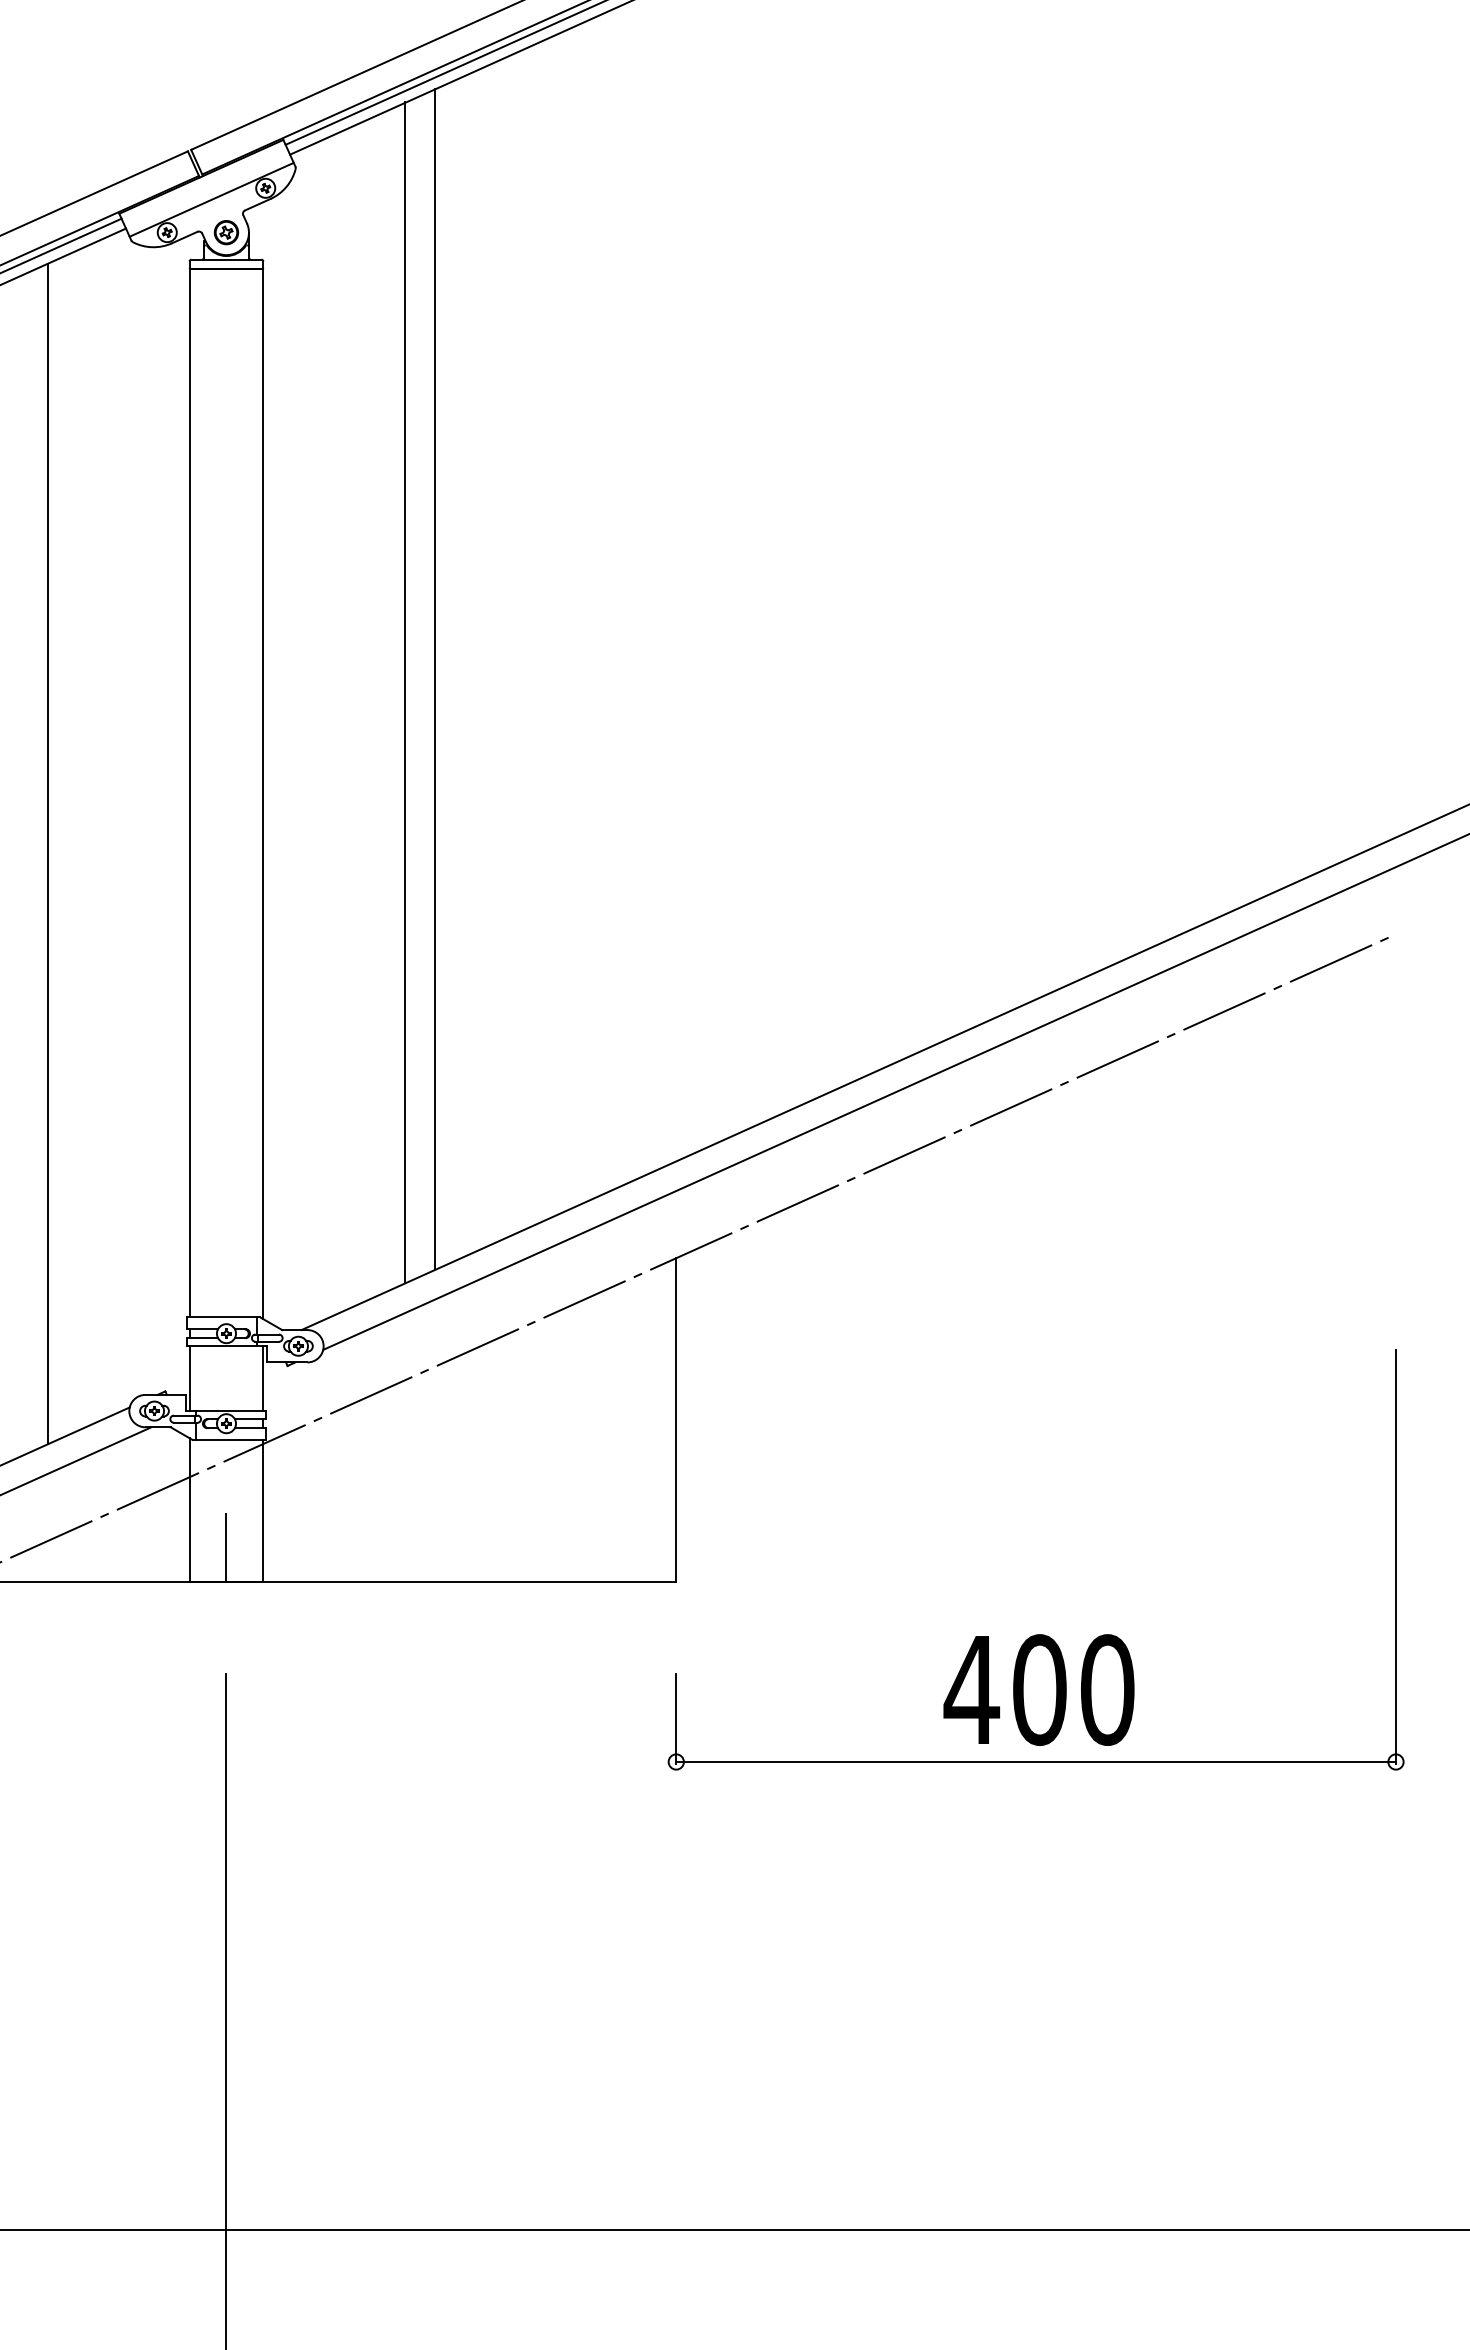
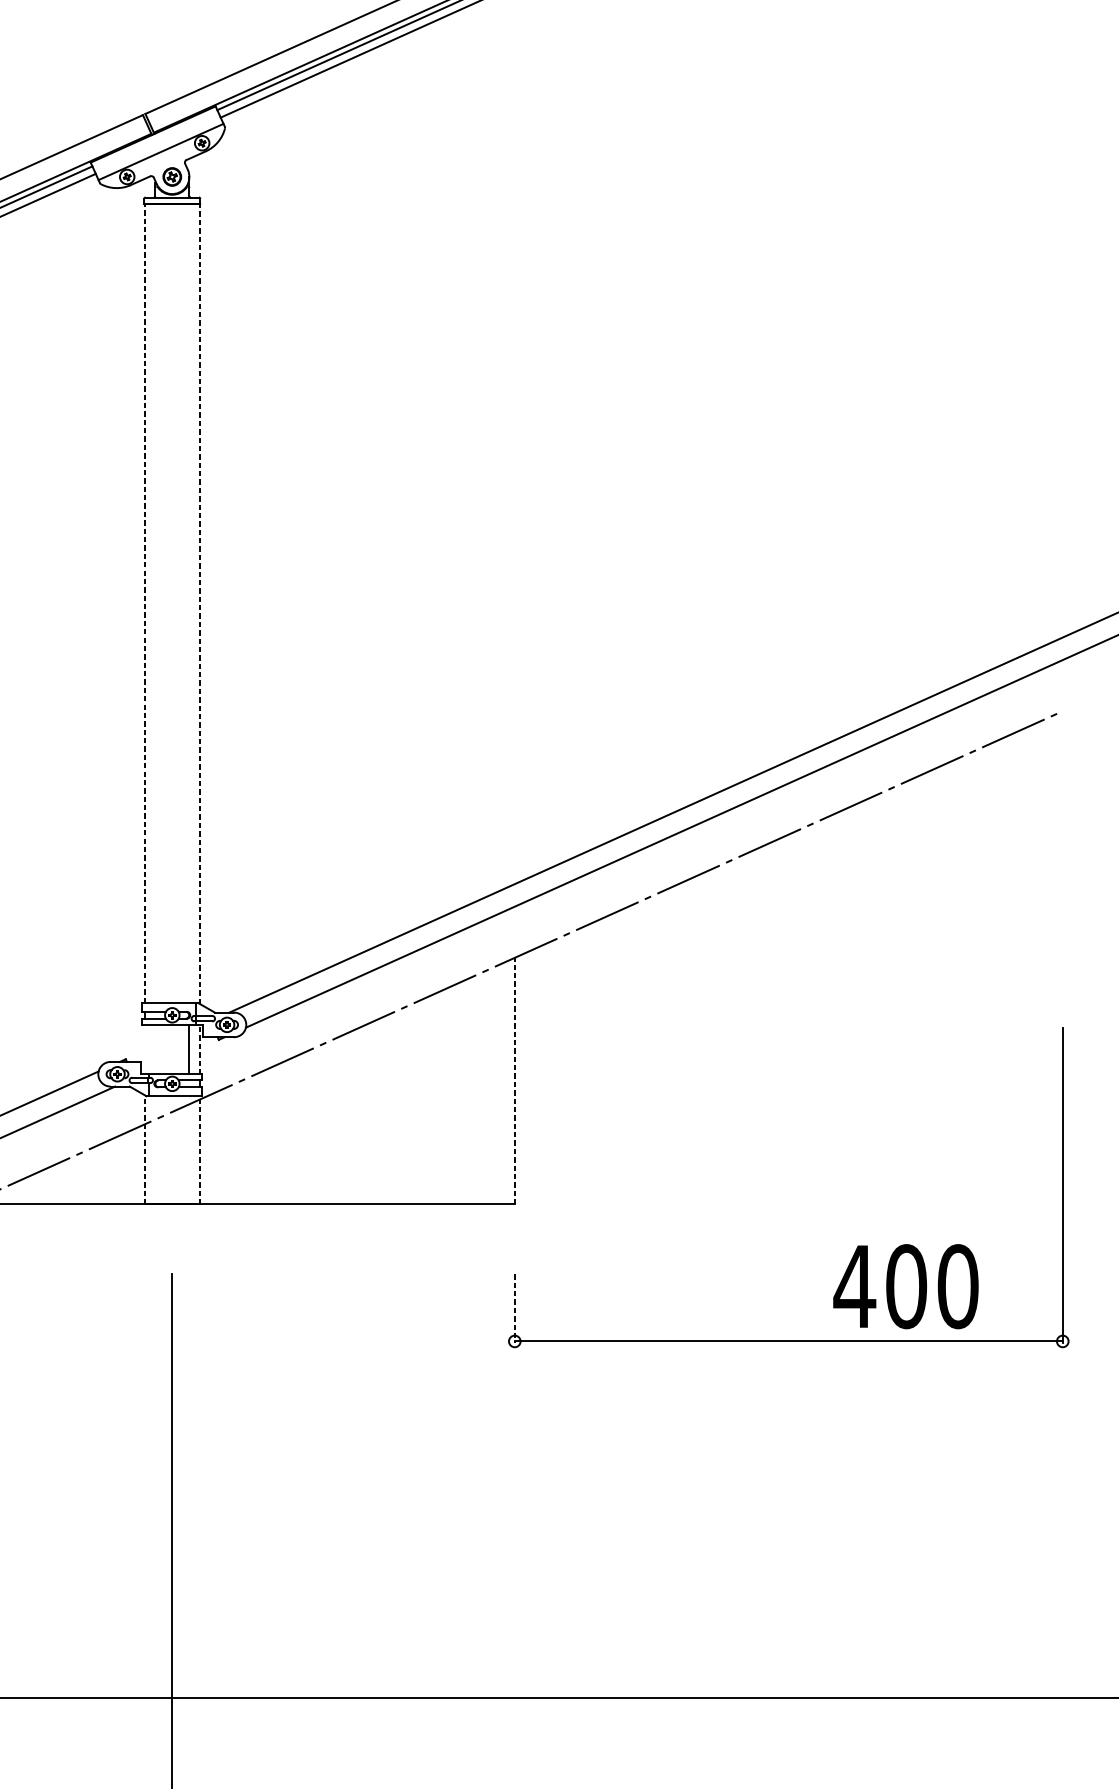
line: (435, 678) -> (331, 516), removed
line: (404, 692) -> (307, 527), removed
line: (190, 792) -> (144, 603), solid -> dashed
line: (262, 793) -> (199, 604), solid -> dashed
line: (48, 853) -> (36, 649), removed
line: (190, 1378) -> (189, 1049), moved
line: (262, 1378) -> (199, 1049), solid -> dashed
line: (676, 1420) -> (514, 1081), solid -> dashed
line: (190, 1510) -> (144, 1149), solid -> dashed
line: (262, 1510) -> (199, 1149), solid -> dashed
line: (226, 1547) -> (172, 1178), removed
text: (1038, 1689) -> (905, 1286), moved
line: (676, 1718) -> (514, 1308), solid -> dashed

